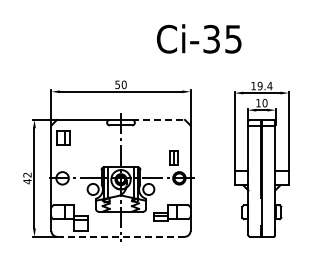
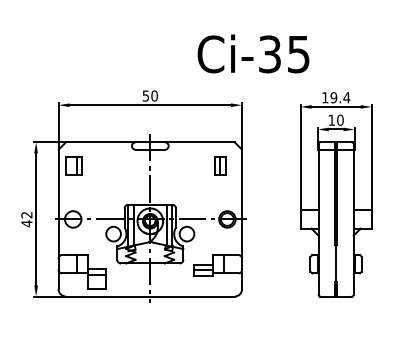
text: (199, 38) -> (253, 53), moved
line: (159, 119) -> (201, 141), dashed -> solid
part: (173, 157) -> (219, 165), moved
line: (121, 236) -> (150, 296), dashed -> solid

